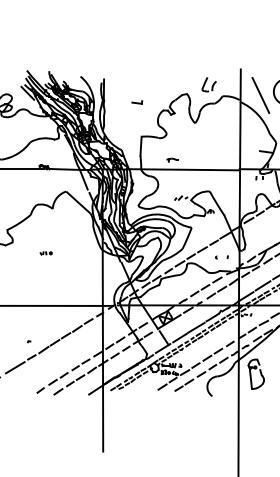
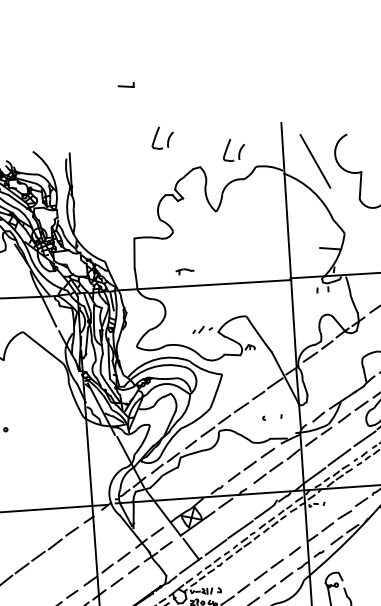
part: (163, 73) -> (161, 137), added
part: (137, 102) -> (126, 85), moved

